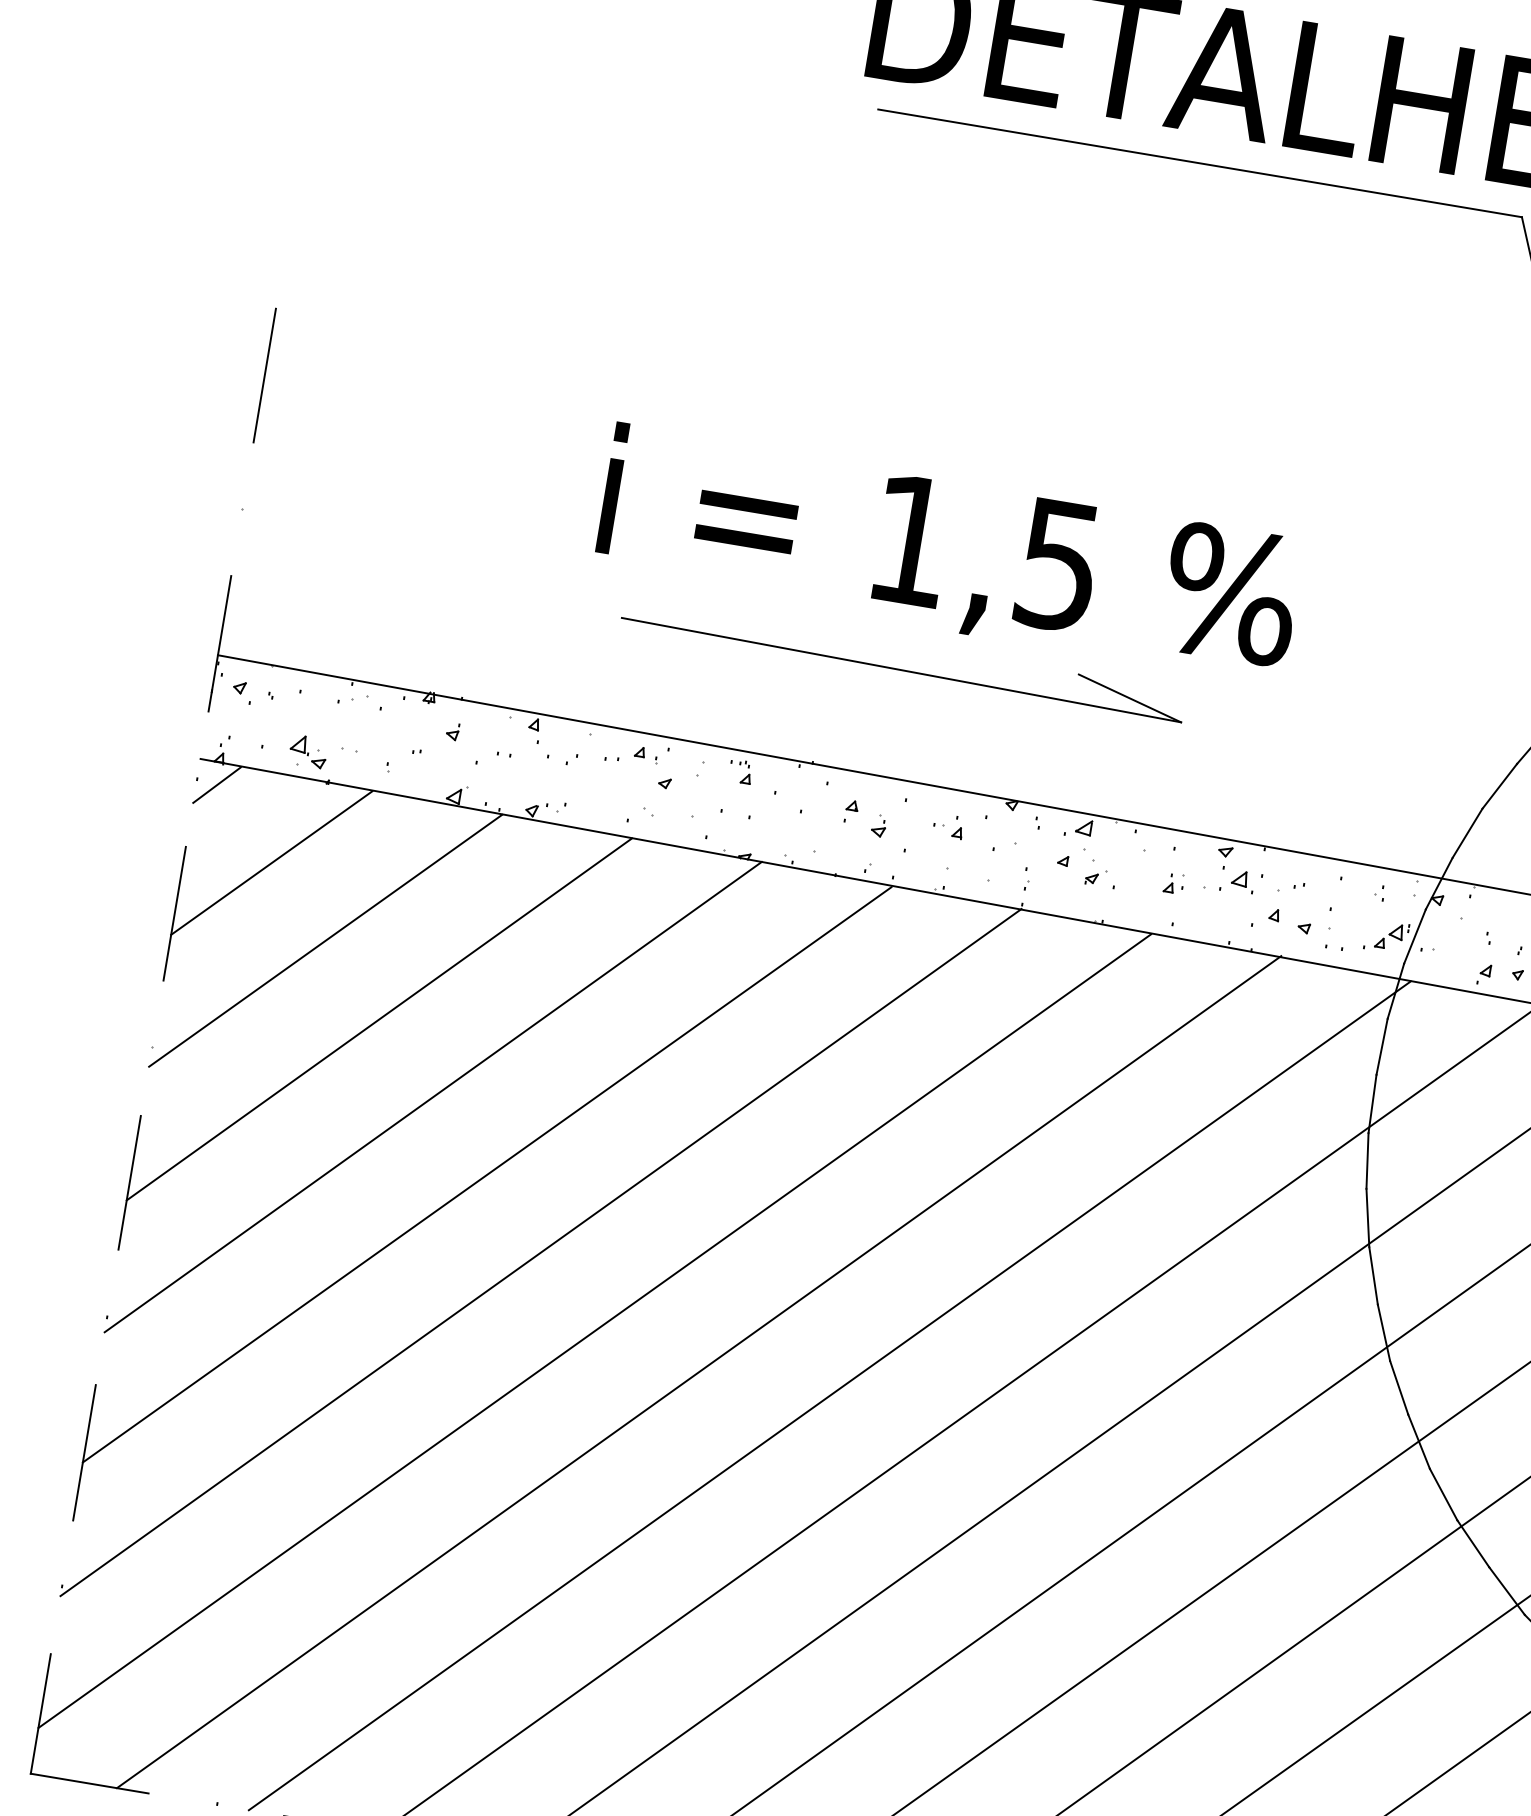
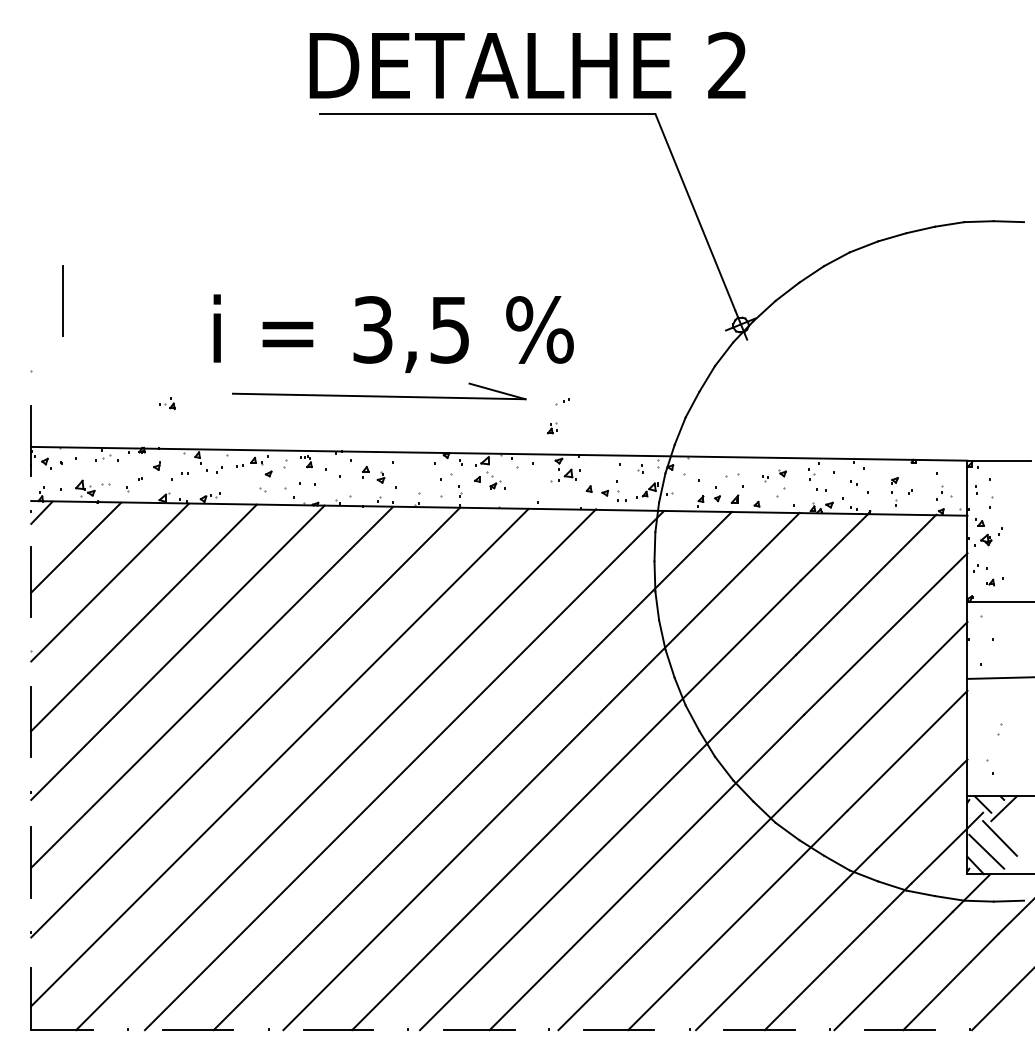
line: (263, 374) -> (62, 300), moved
text: (910, 539) -> (372, 329), 1,5 -> 3,5
part: (948, 825) -> (167, 403), moved
part: (1172, 883) -> (551, 428), moved
part: (1291, 887) -> (562, 401), moved

